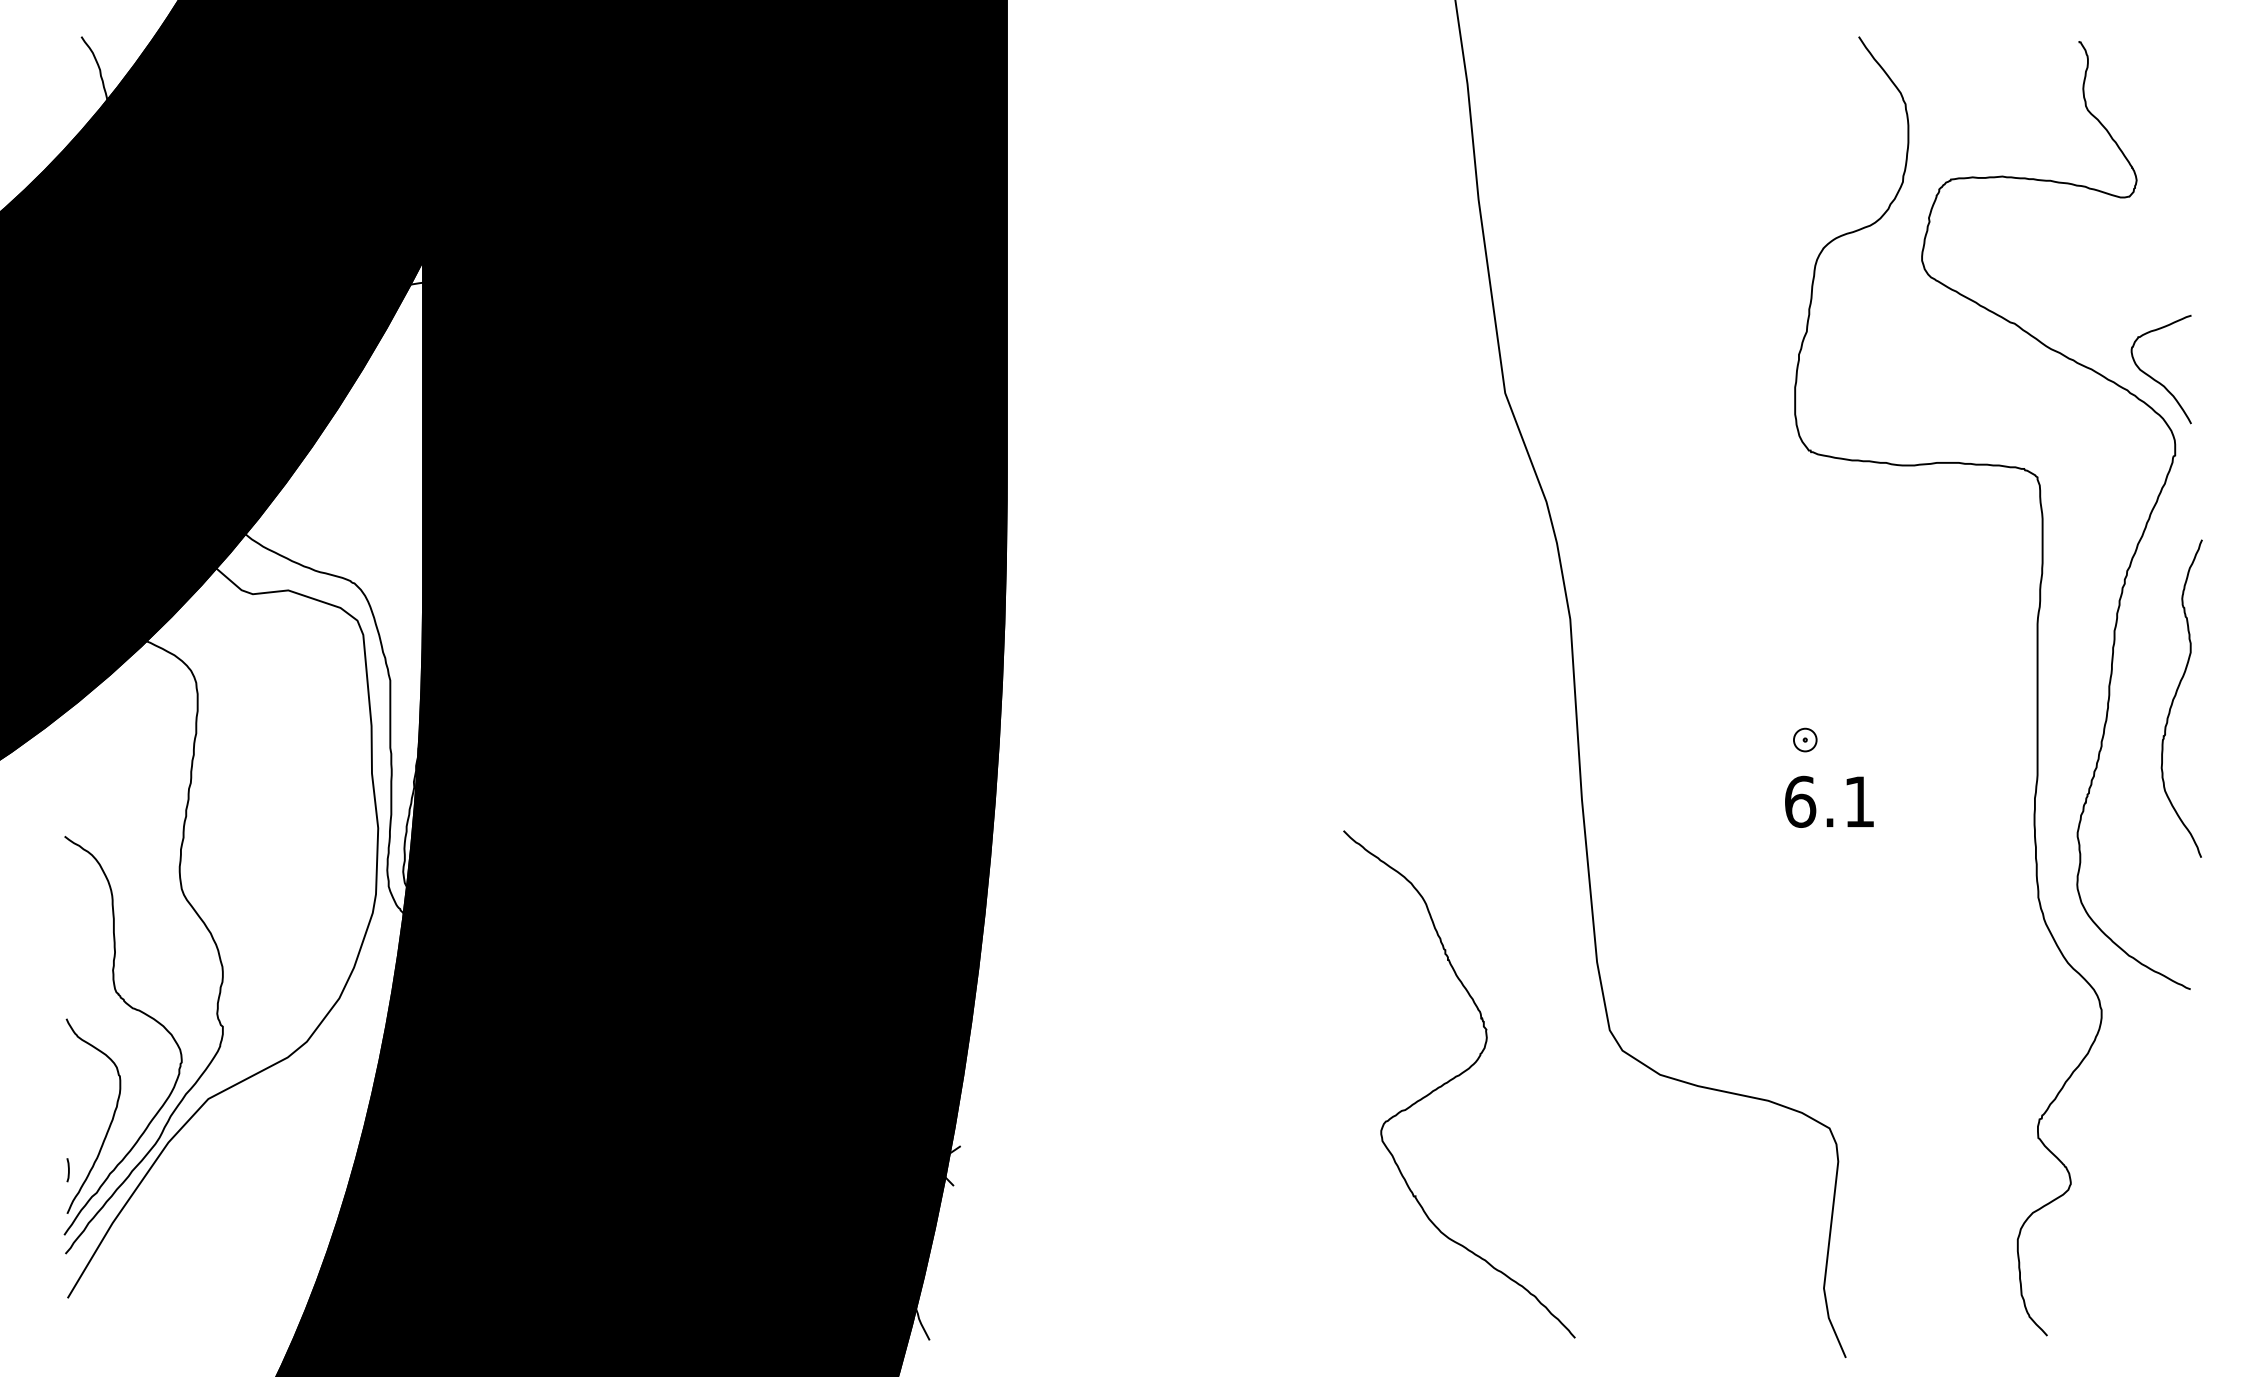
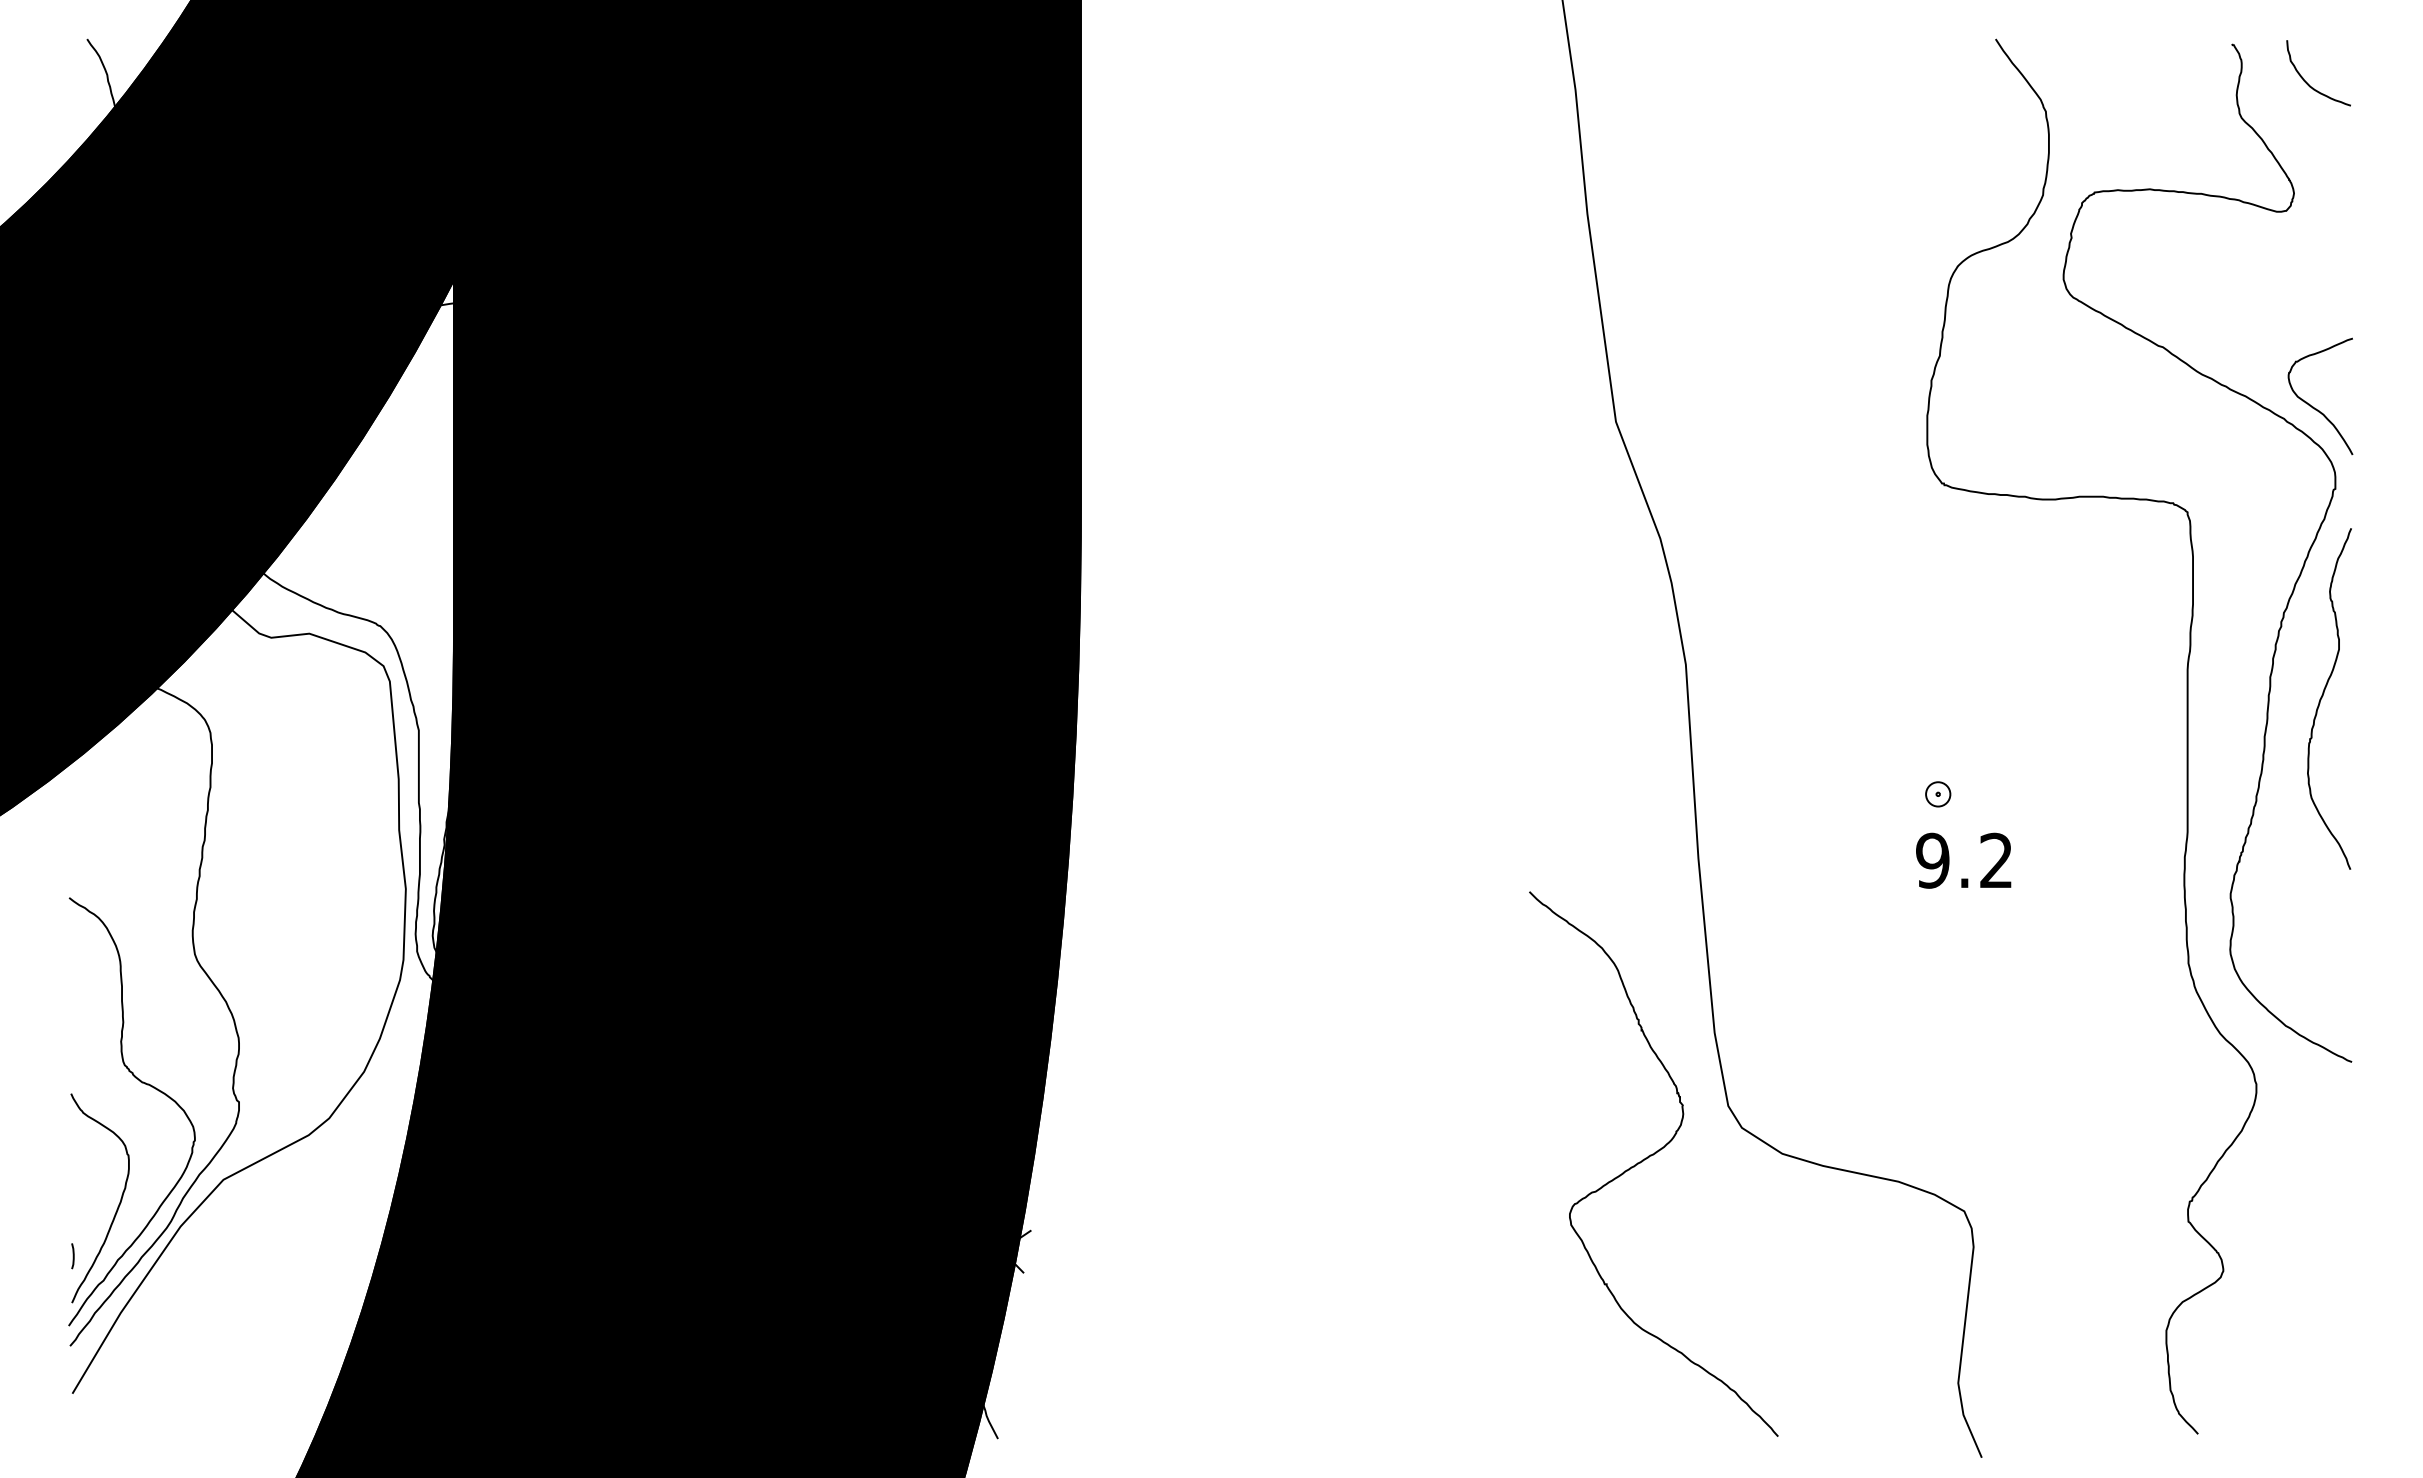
curve: (2150, 78) -> (2308, 83), added
curve: (2176, 696) -> (2323, 696), moved
text: (1828, 801) -> (1963, 860), 6.1 -> 9.2
curve: (1454, 1079) -> (1648, 1158), moved

